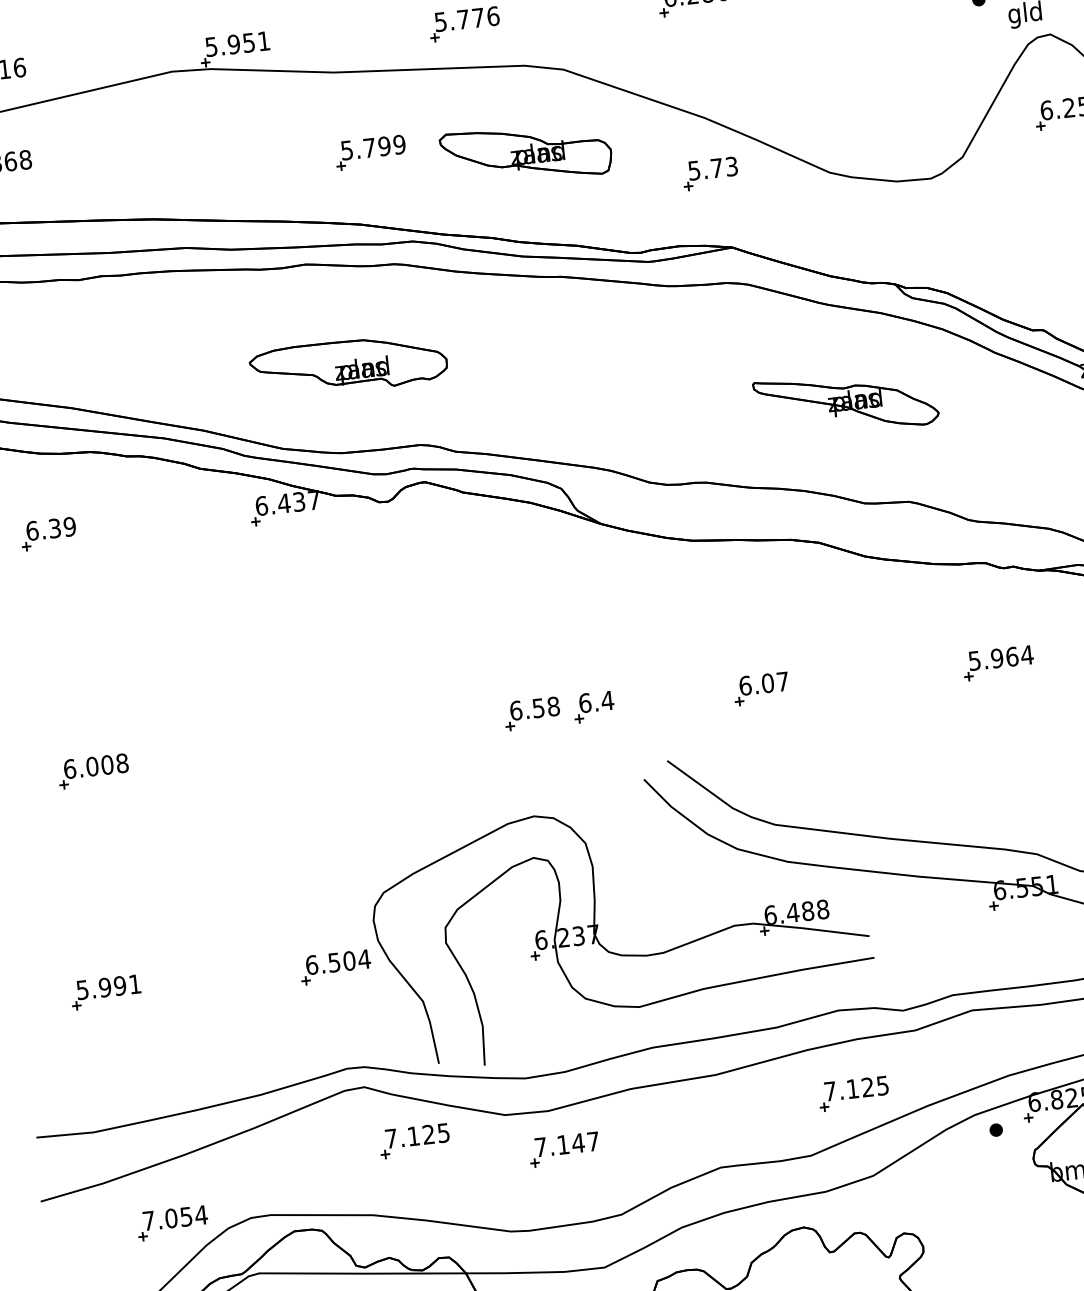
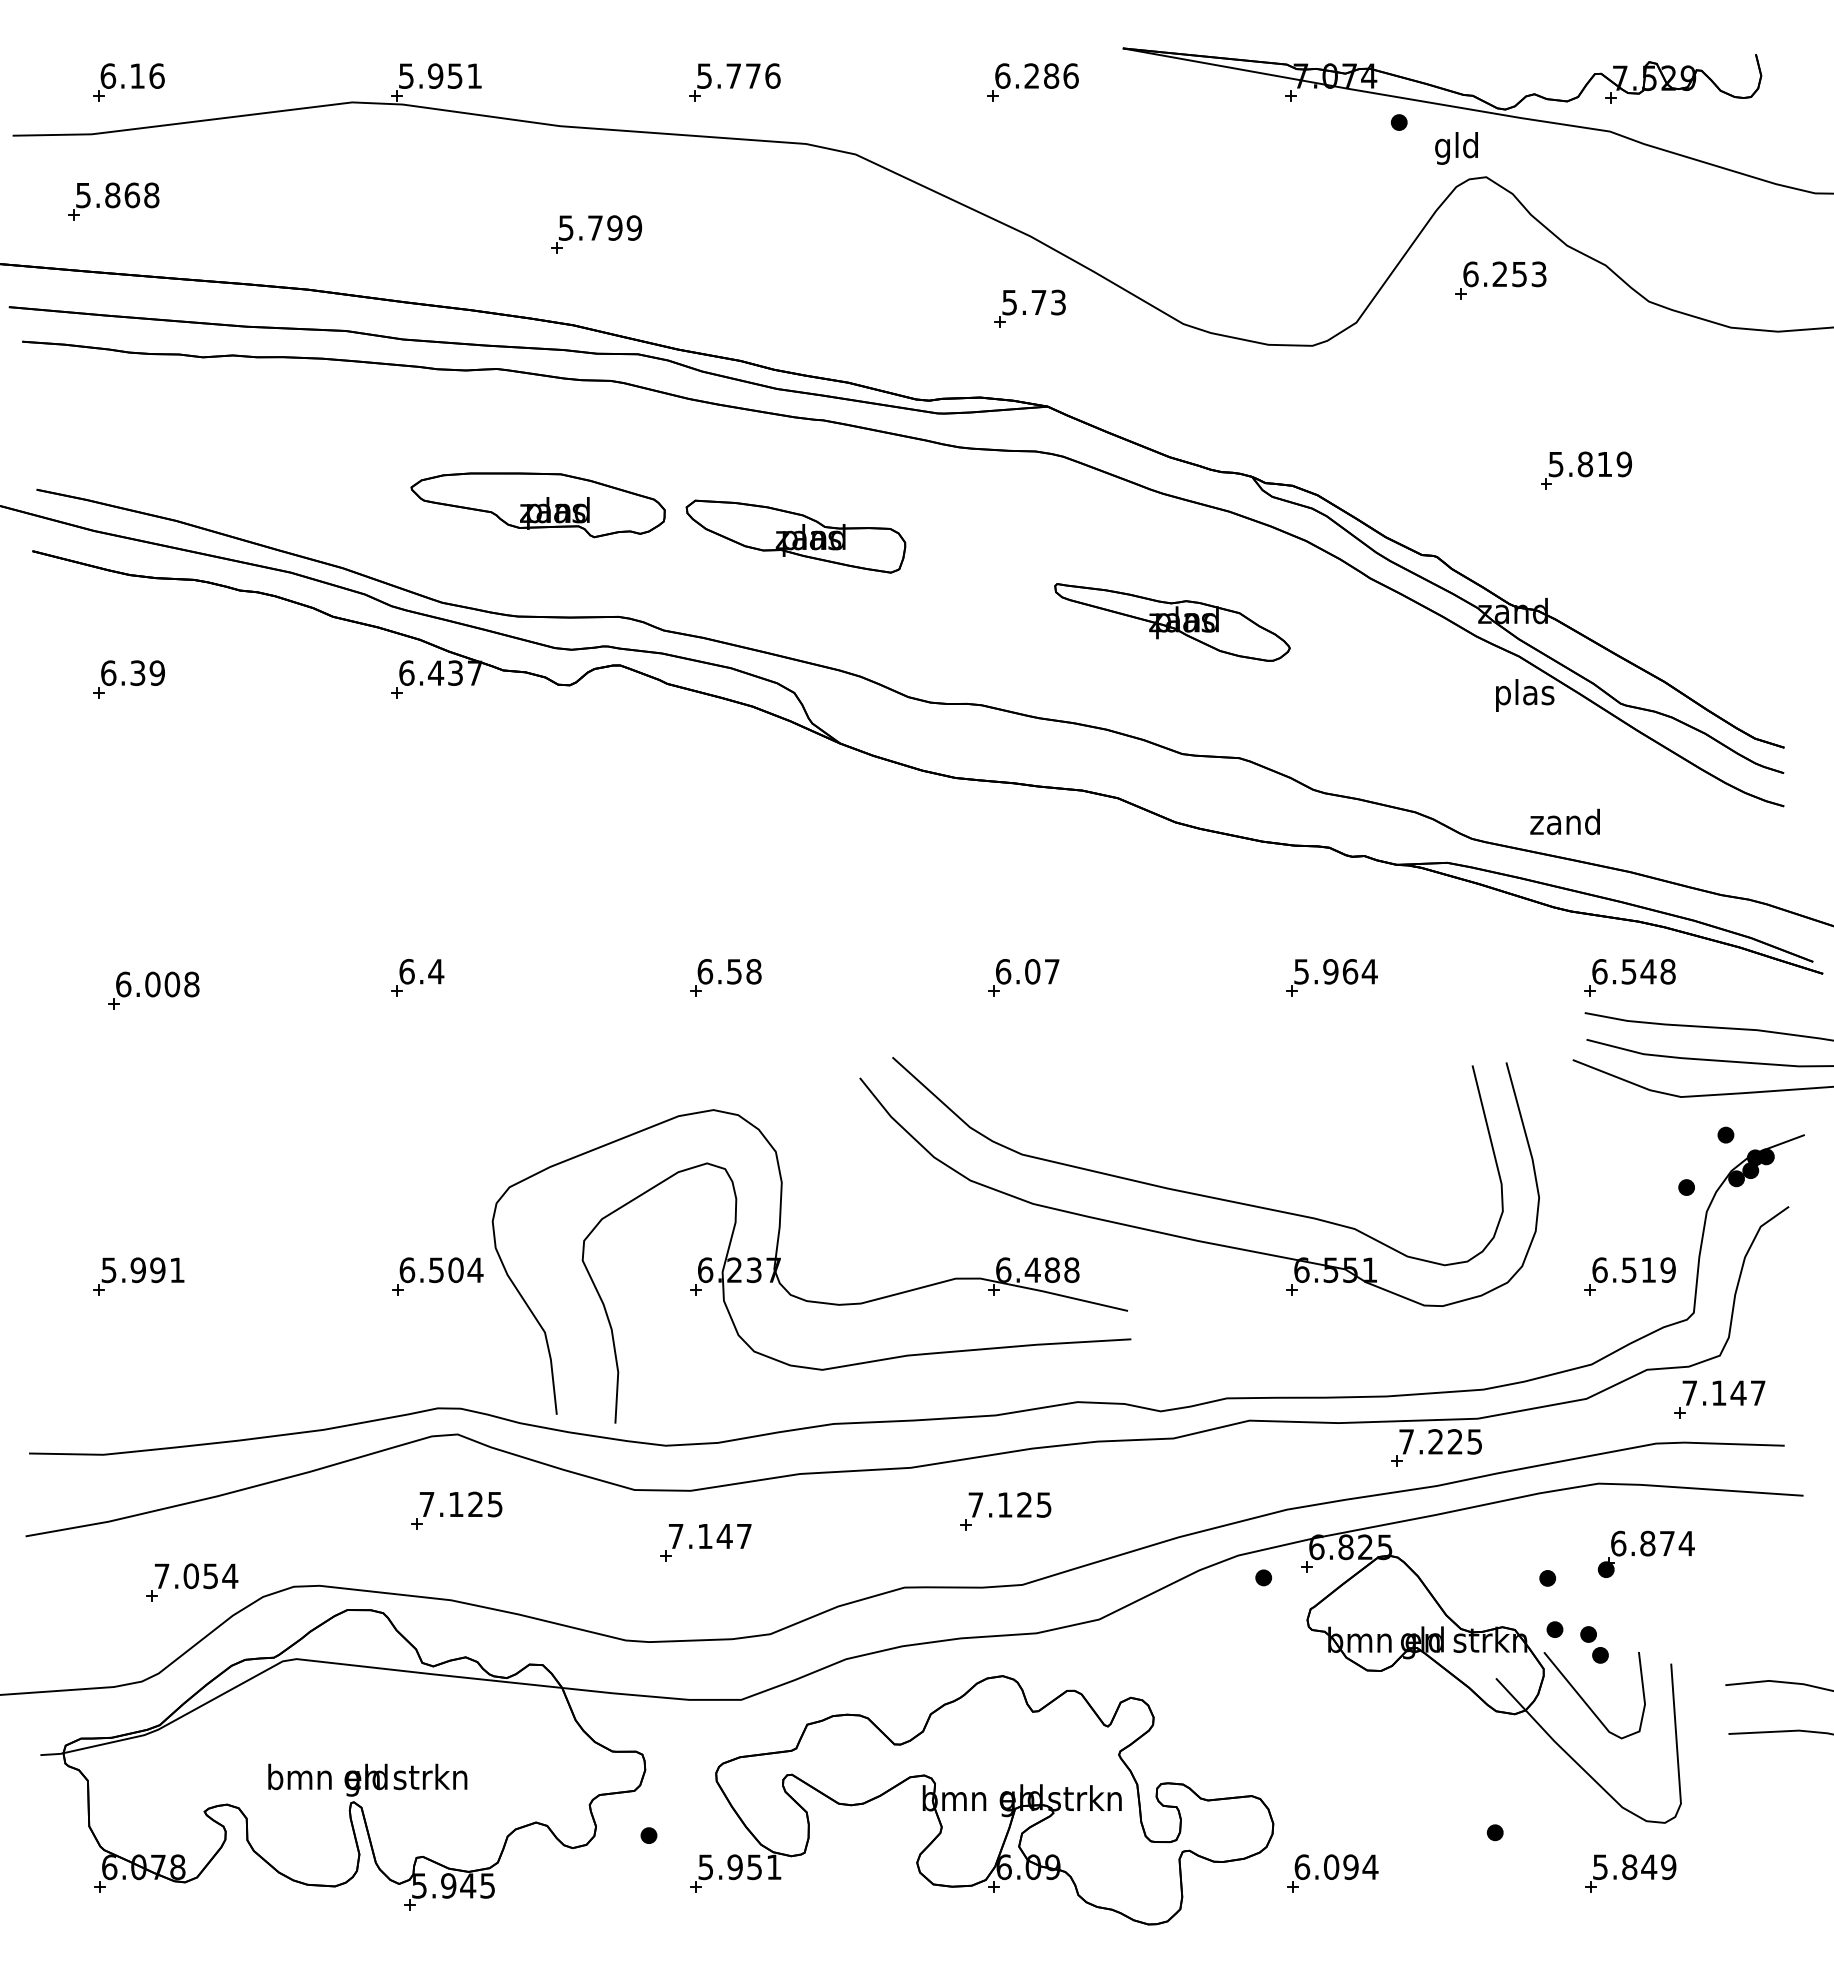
part: (525, 153) -> (795, 536), moved
part: (593, 706) -> (417, 977), moved
part: (853, 1093) -> (1005, 1511), moved
part: (414, 1140) -> (456, 1510), moved

